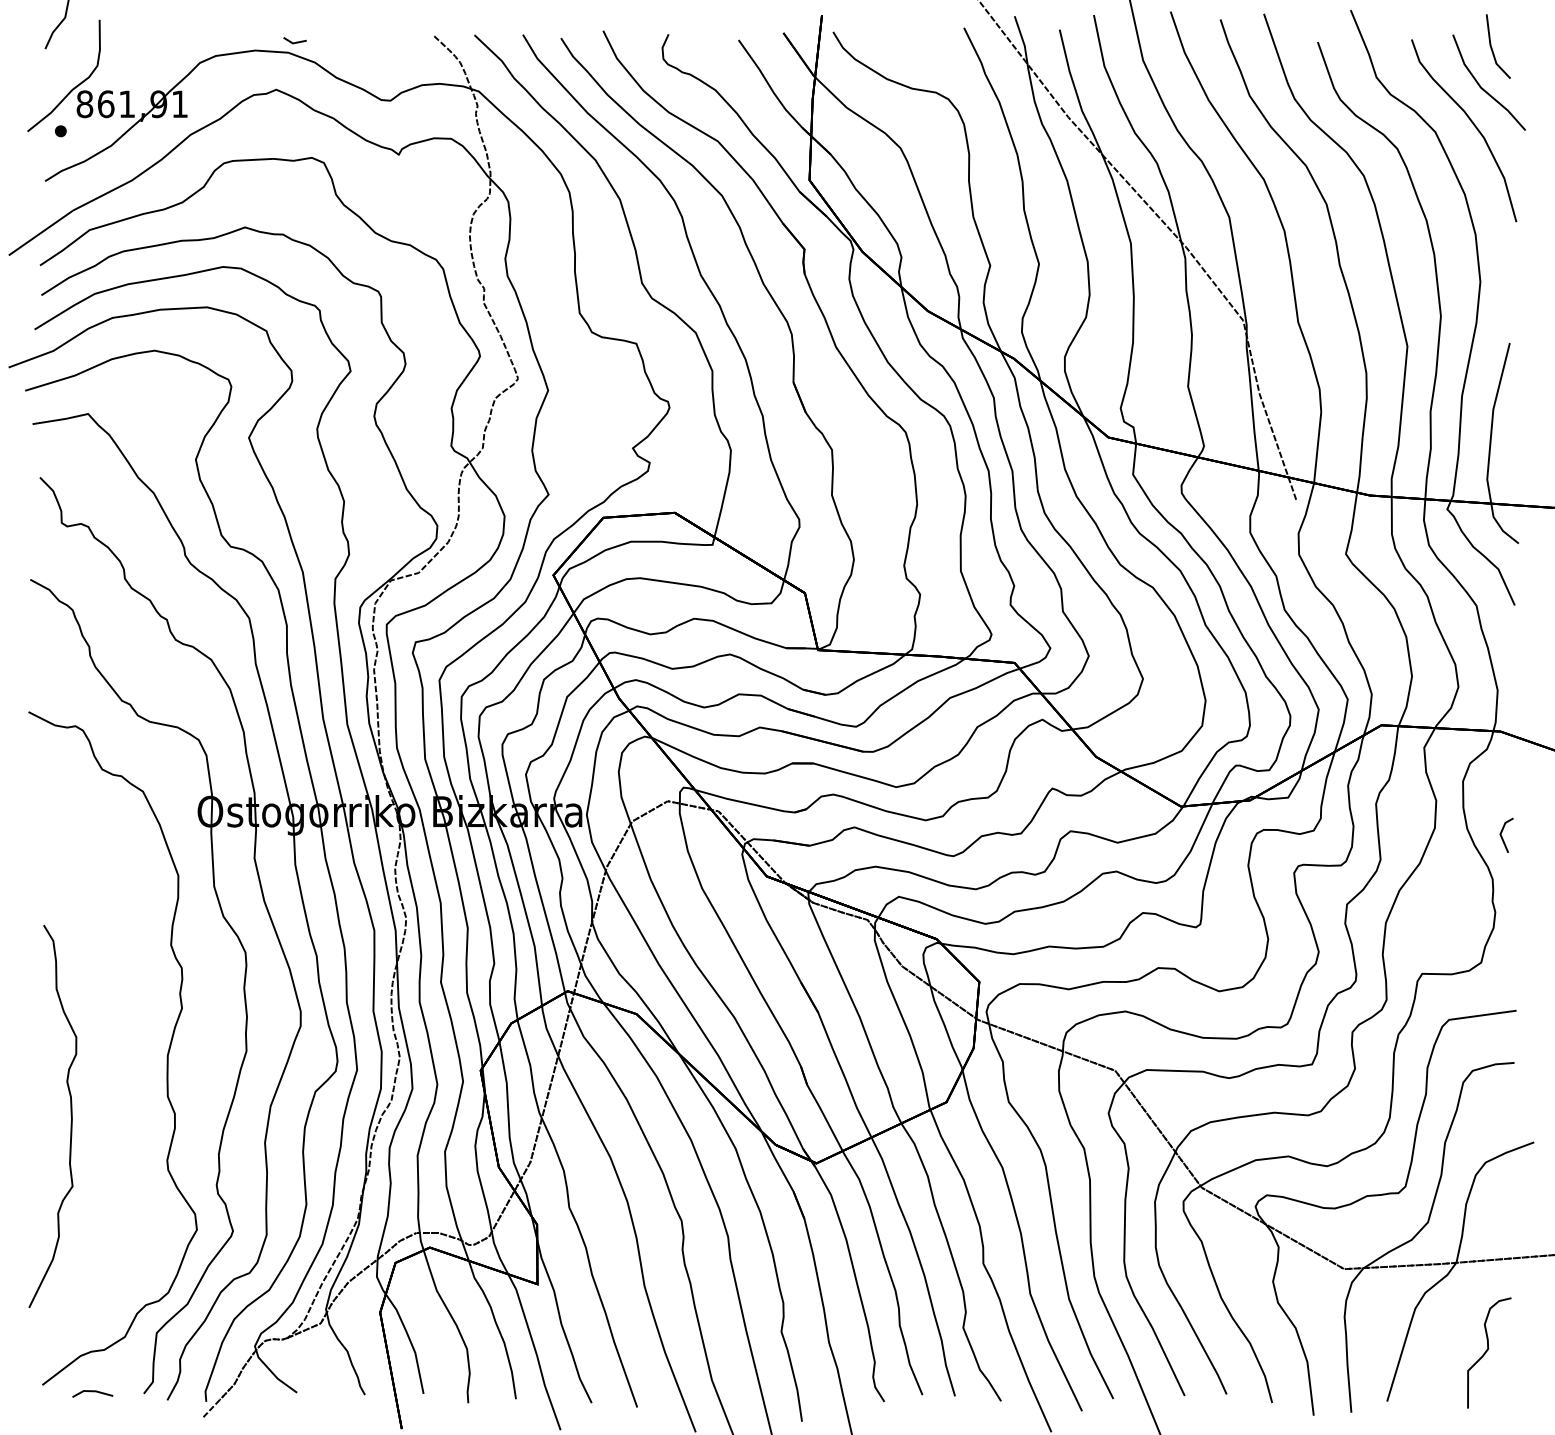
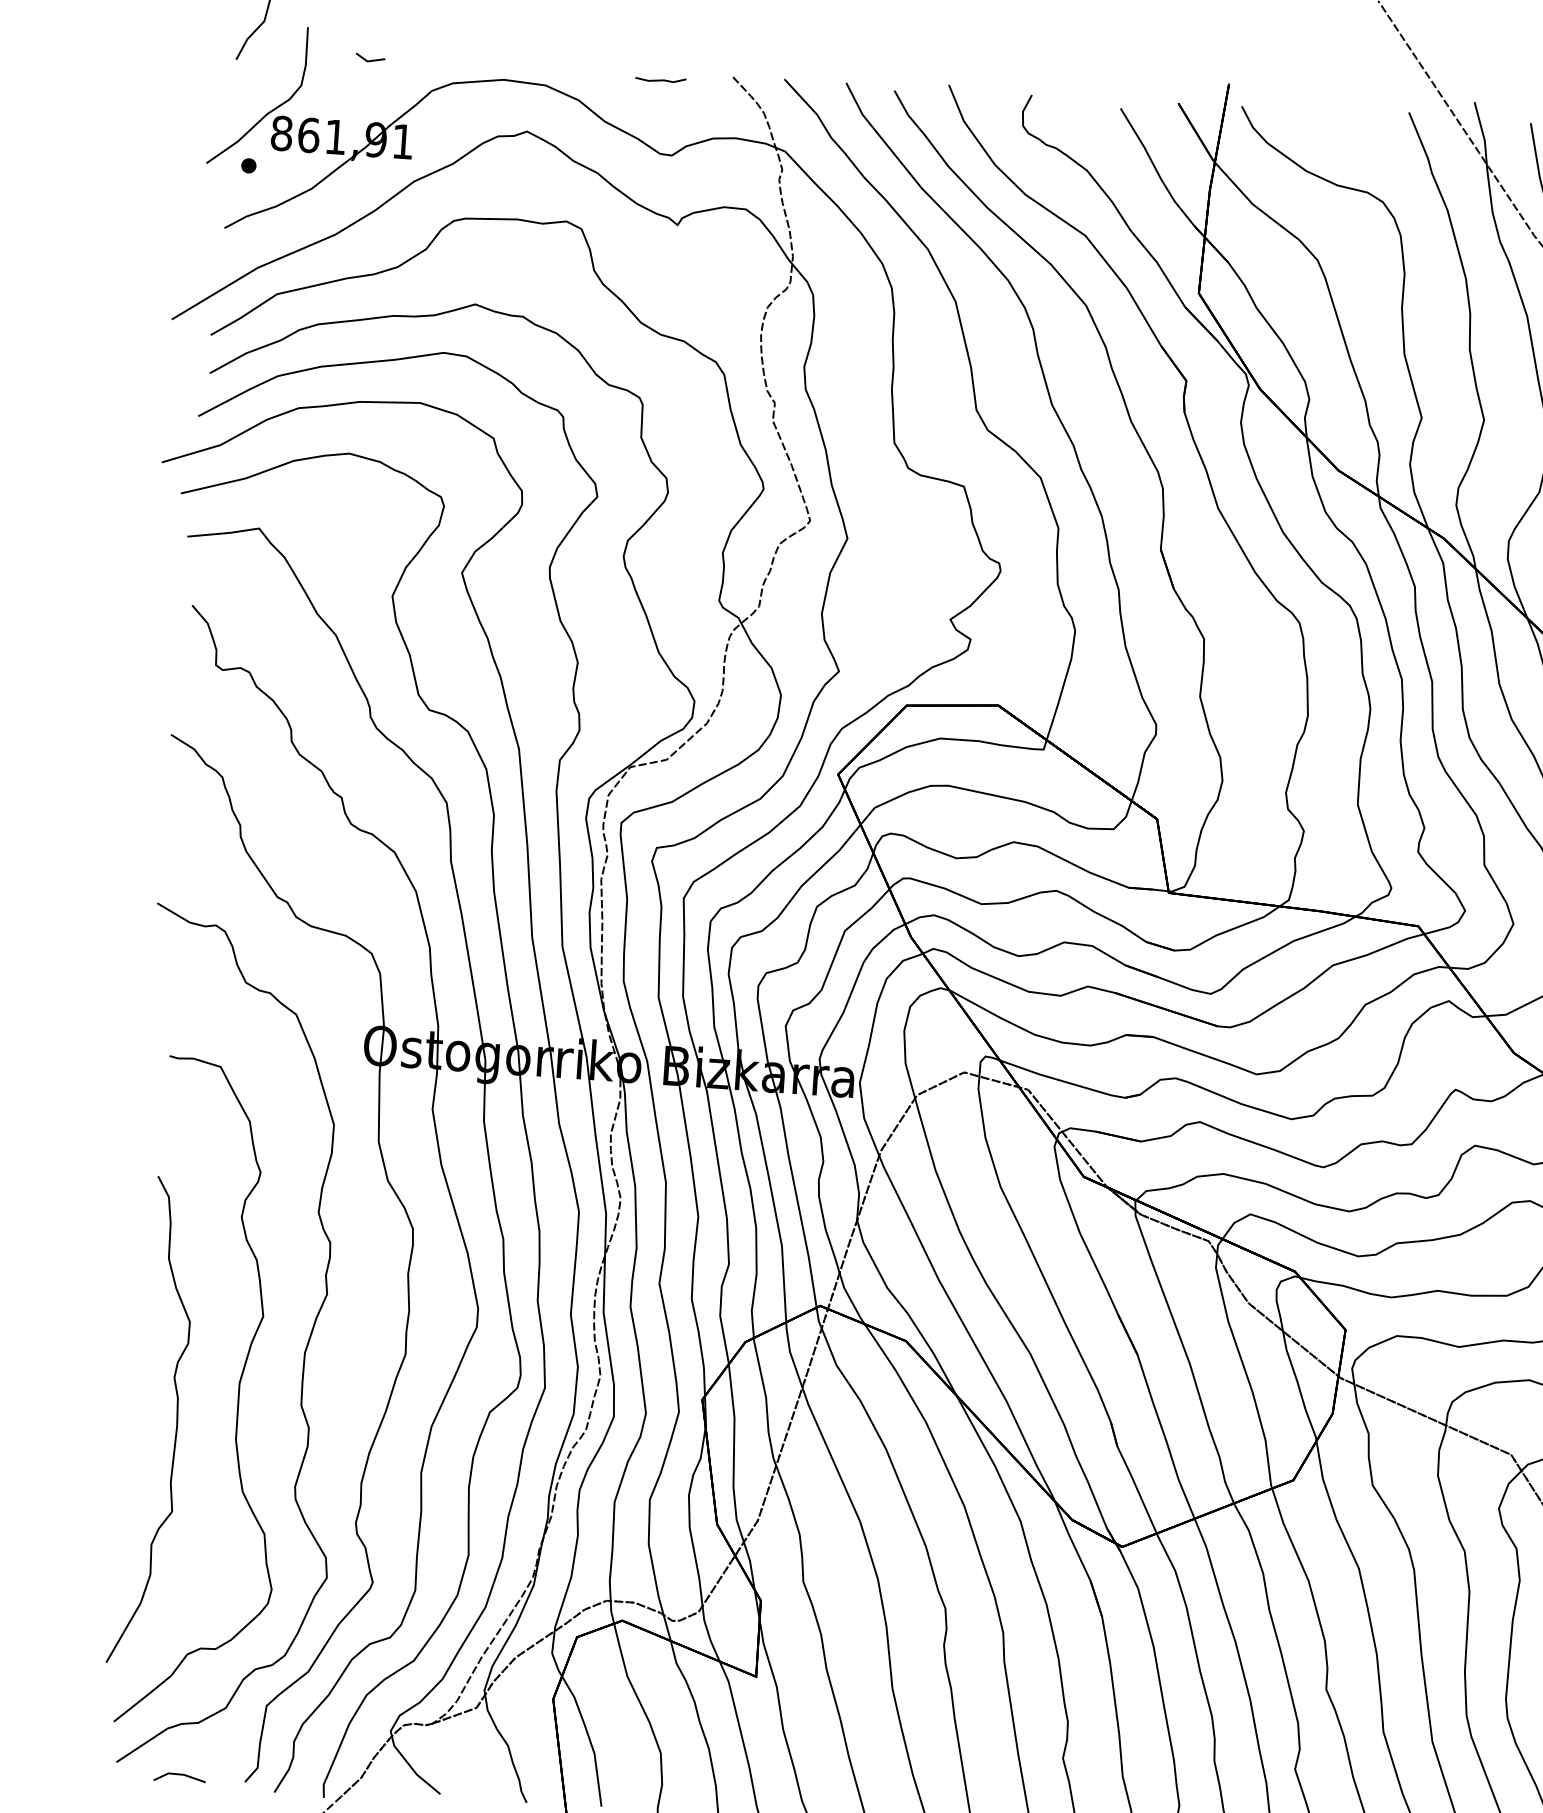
line: (377, 41) -> (660, 78), added
line: (294, 42) -> (369, 60), moved
curve: (117, 1091) -> (237, 1394), added

